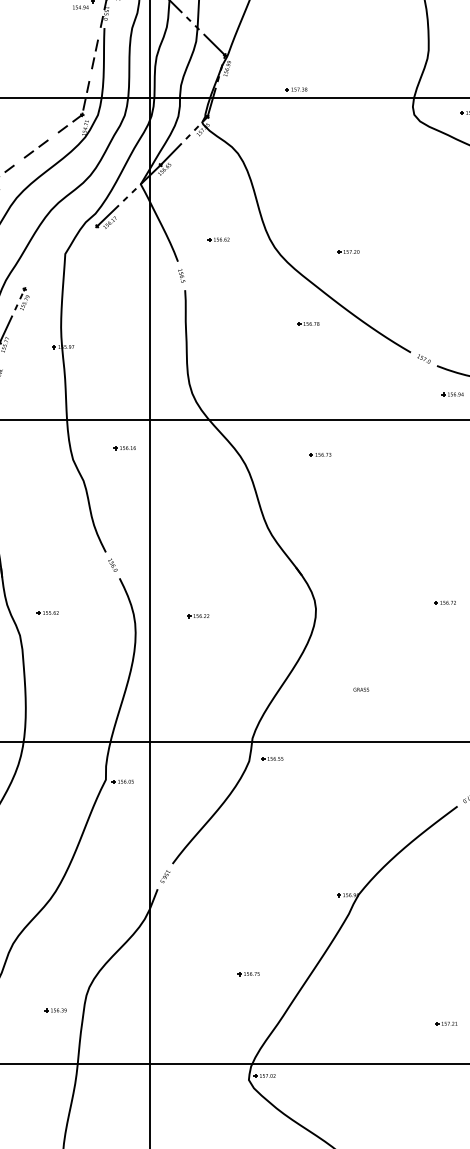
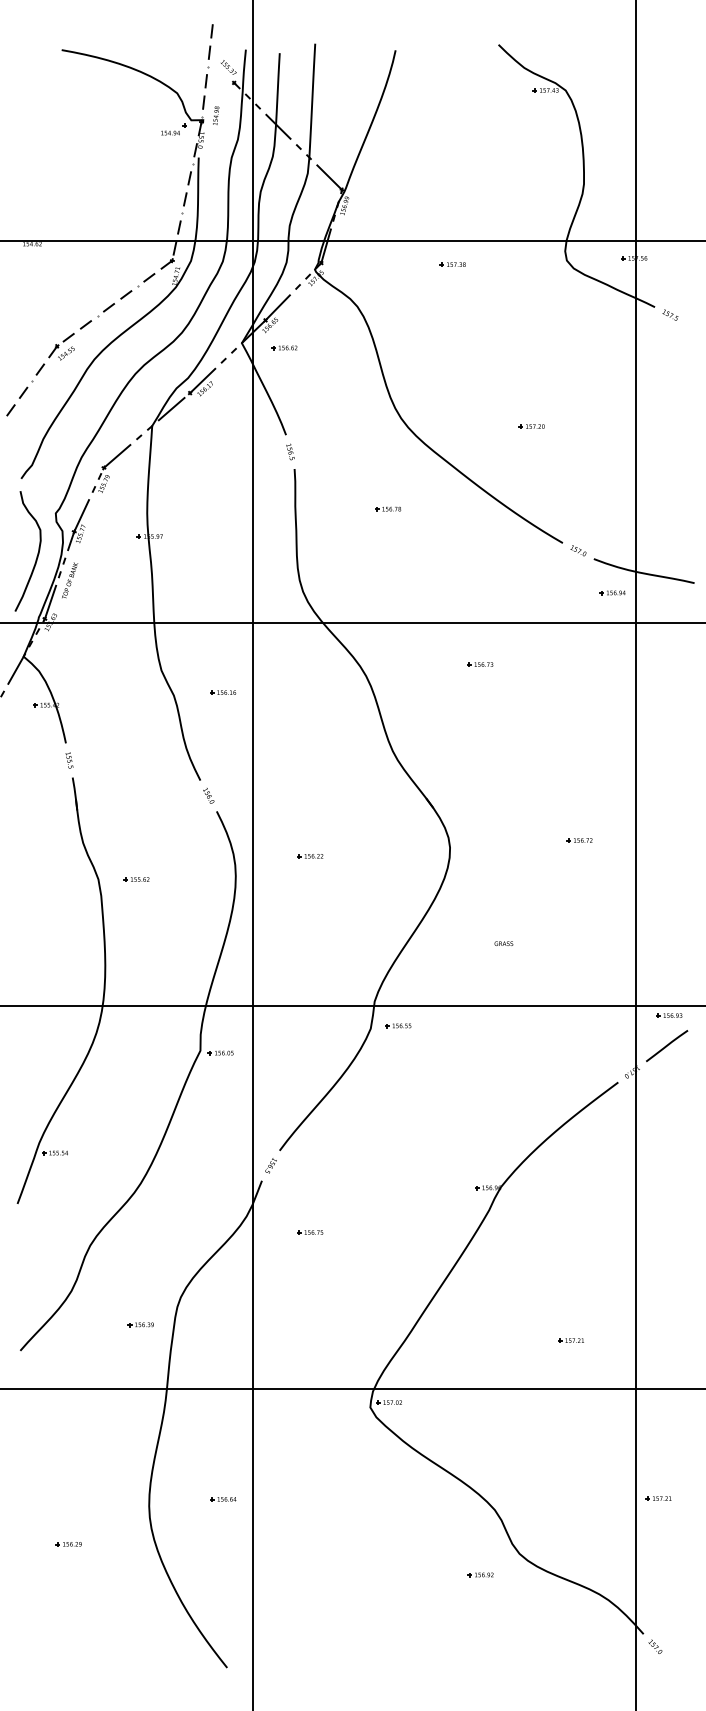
part: (296, 89) -> (452, 264), moved
part: (218, 239) -> (284, 347), moved
part: (348, 251) -> (531, 426), moved
line: (60, 257) -> (146, 430), added
part: (308, 323) -> (388, 508), moved
part: (125, 447) -> (223, 692), moved
part: (320, 454) -> (480, 664), moved
part: (445, 602) -> (579, 840), moved
part: (47, 612) -> (136, 879), moved
part: (249, 973) -> (310, 1232), moved
part: (445, 1023) -> (570, 1340), moved

